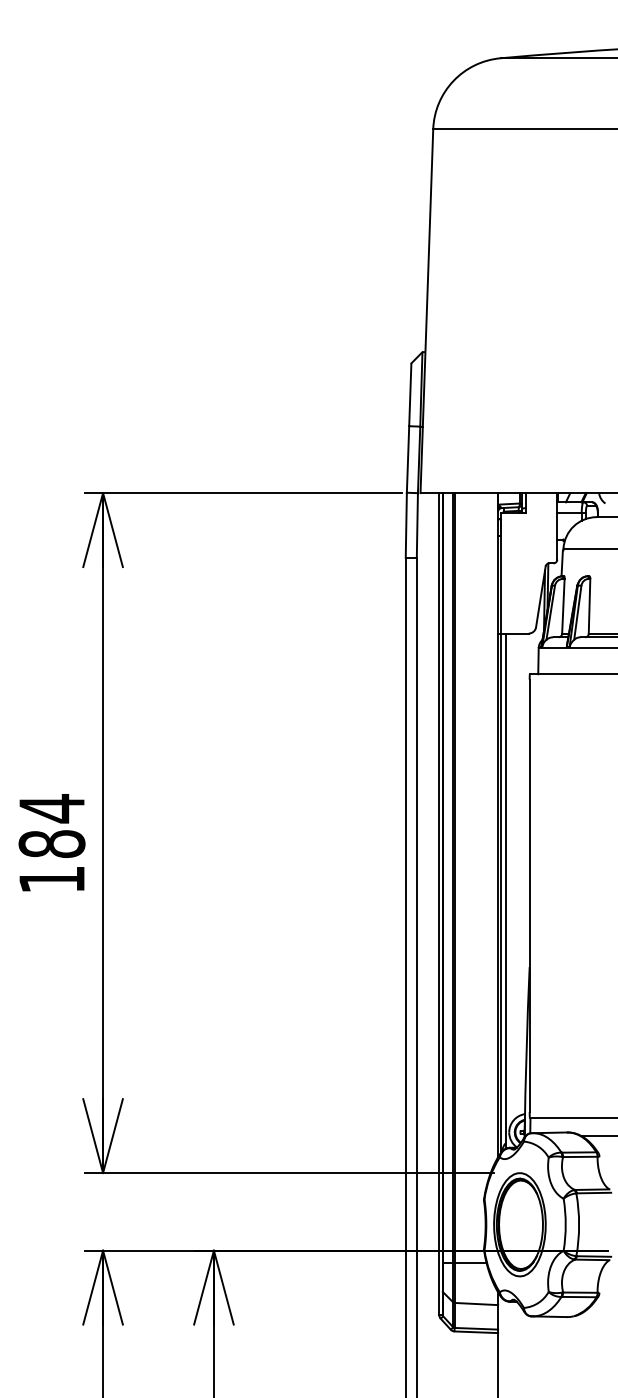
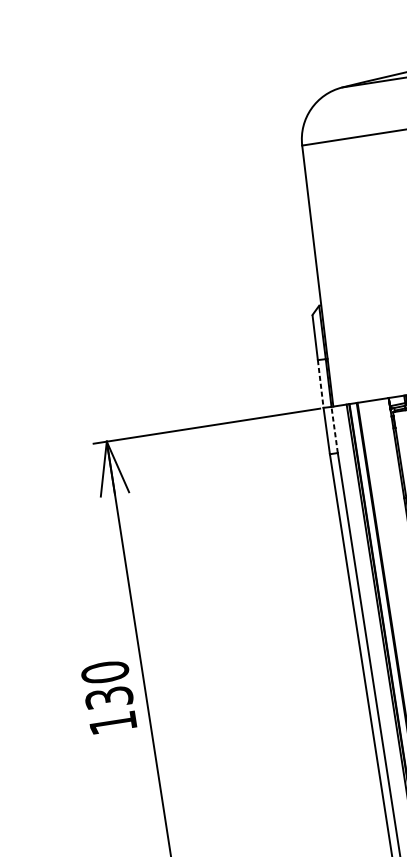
line: (408, 459) -> (321, 383), solid -> dashed
line: (417, 524) -> (334, 429), solid -> dashed
text: (51, 826) -> (106, 685), 184 -> 130

